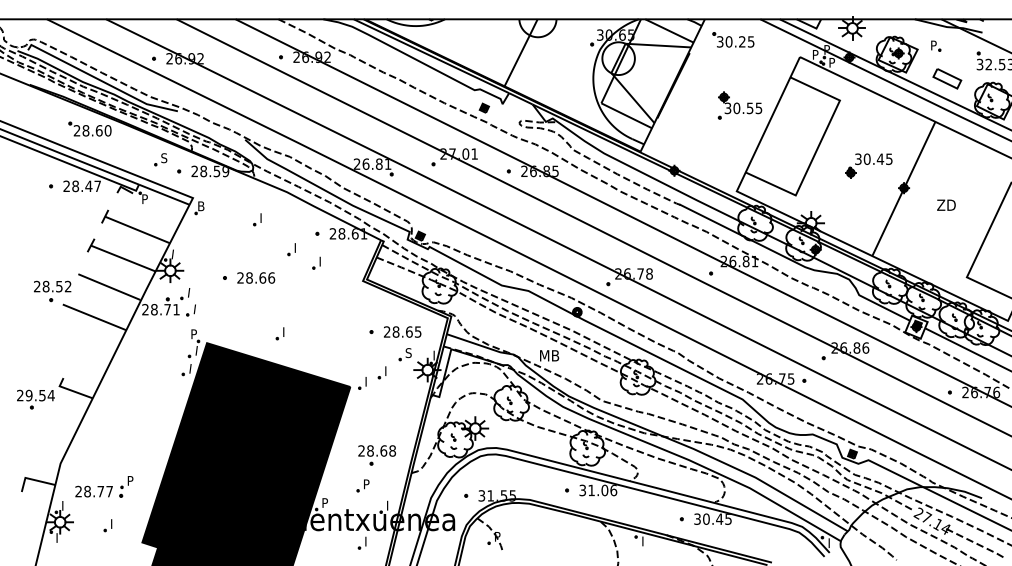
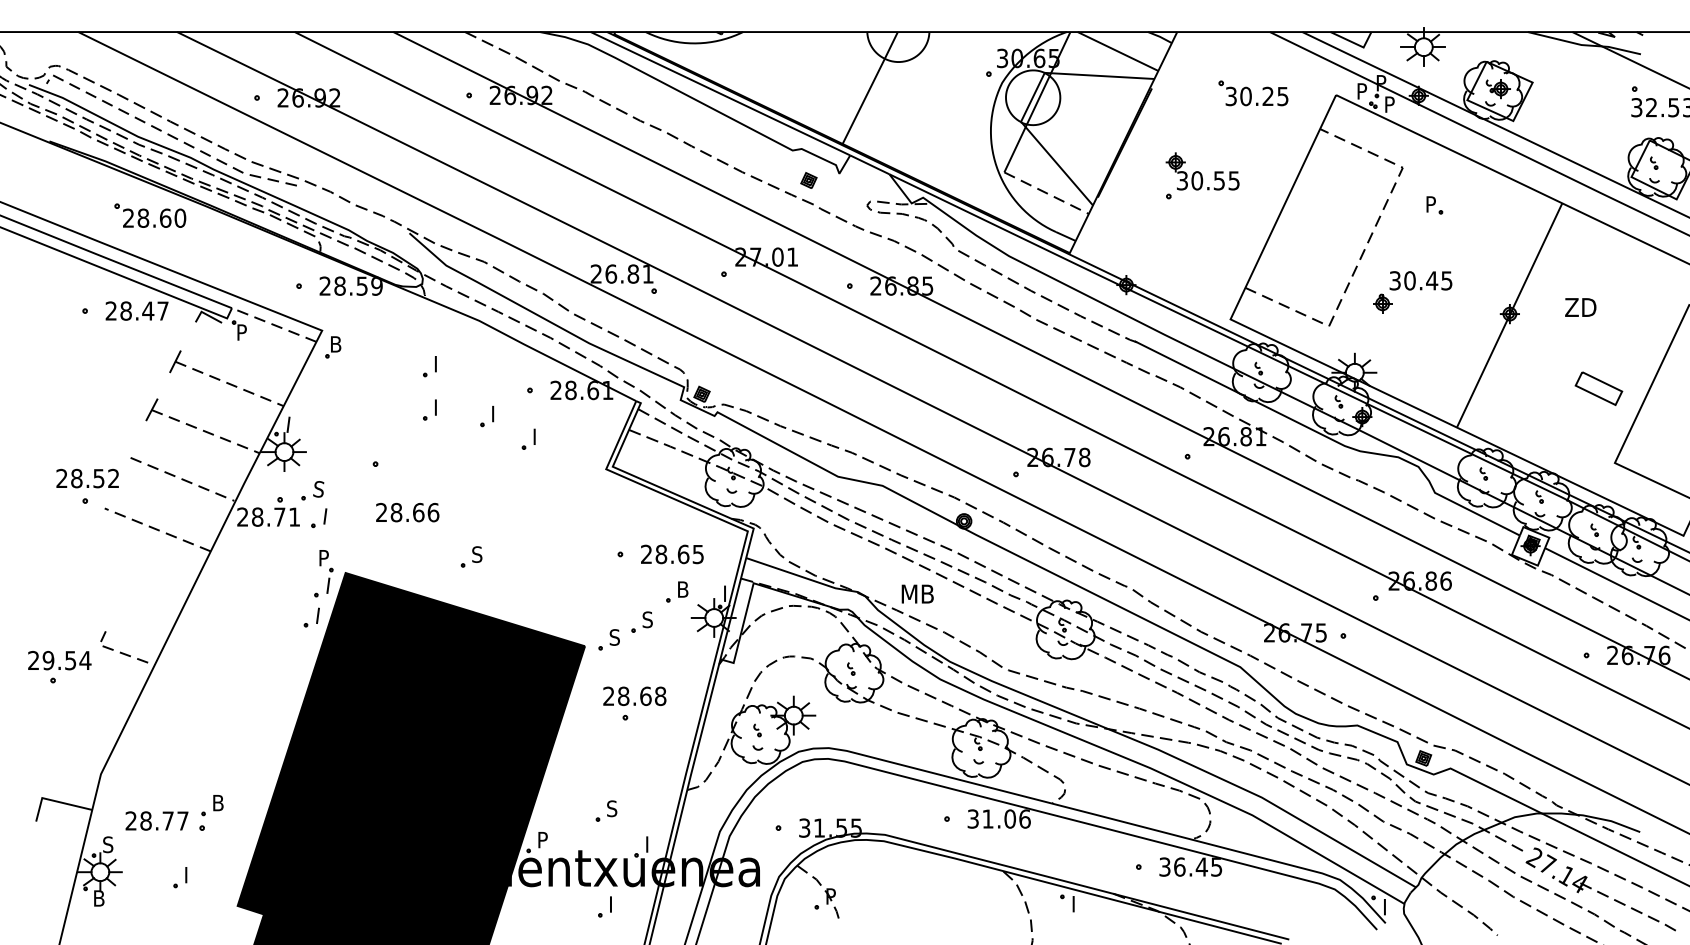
part: (733, 39) -> (1253, 92), moved
part: (936, 45) -> (1435, 204), moved
part: (947, 78) -> (1599, 388), moved
line: (99, 80) -> (165, 134), solid -> dashed
part: (739, 105) -> (1201, 176), moved
line: (627, 116) -> (1047, 194), solid -> dashed
line: (817, 148) -> (1365, 247), solid -> dashed
part: (160, 159) -> (267, 266), removed
part: (868, 165) -> (1412, 291), moved
line: (163, 194) -> (272, 324), solid -> dashed
text: (946, 204) -> (1580, 306), moved
line: (138, 230) -> (231, 384), solid -> dashed
part: (257, 245) -> (429, 409), added
line: (123, 258) -> (206, 431), solid -> dashed
text: (256, 277) -> (408, 511), moved
line: (109, 287) -> (182, 480), solid -> dashed
text: (190, 292) -> (317, 488), I -> S
line: (94, 317) -> (157, 530), solid -> dashed
text: (285, 332) -> (476, 555), I -> S
text: (408, 353) -> (682, 590), S -> B
text: (387, 371) -> (647, 620), I -> S
text: (368, 381) -> (615, 637), I -> S
line: (71, 390) -> (119, 652), solid -> dashed
part: (377, 455) -> (635, 703), moved
text: (131, 480) -> (219, 802), P -> B
text: (366, 484) -> (611, 809), P -> S
text: (64, 505) -> (107, 844), I -> S
text: (706, 518) -> (1179, 865), 30.45 -> 36.45
text: (59, 537) -> (99, 897), I -> B

